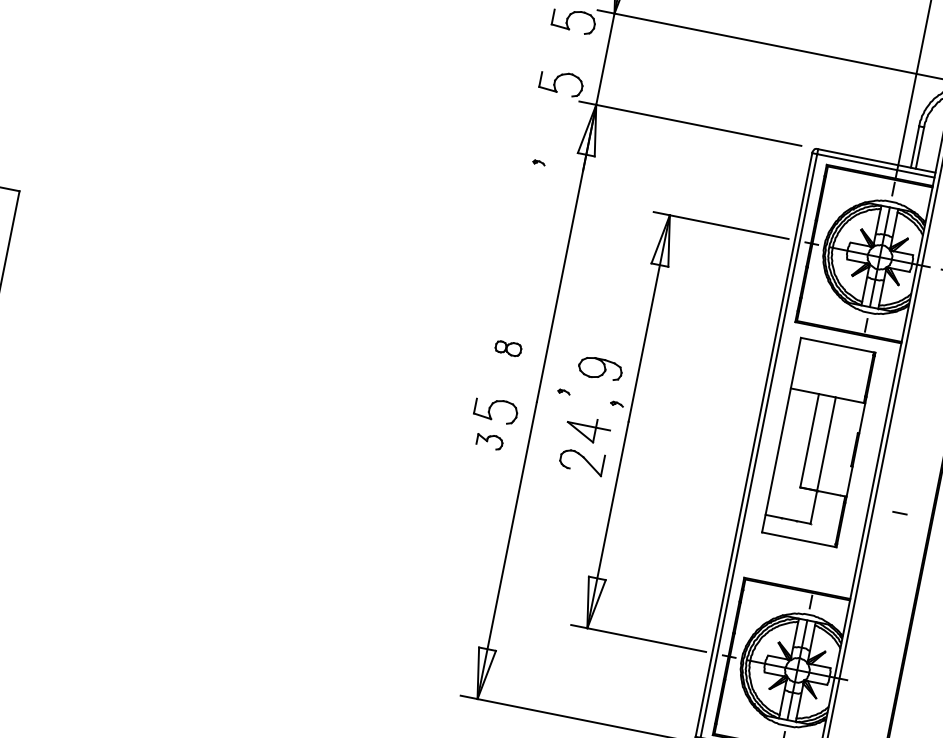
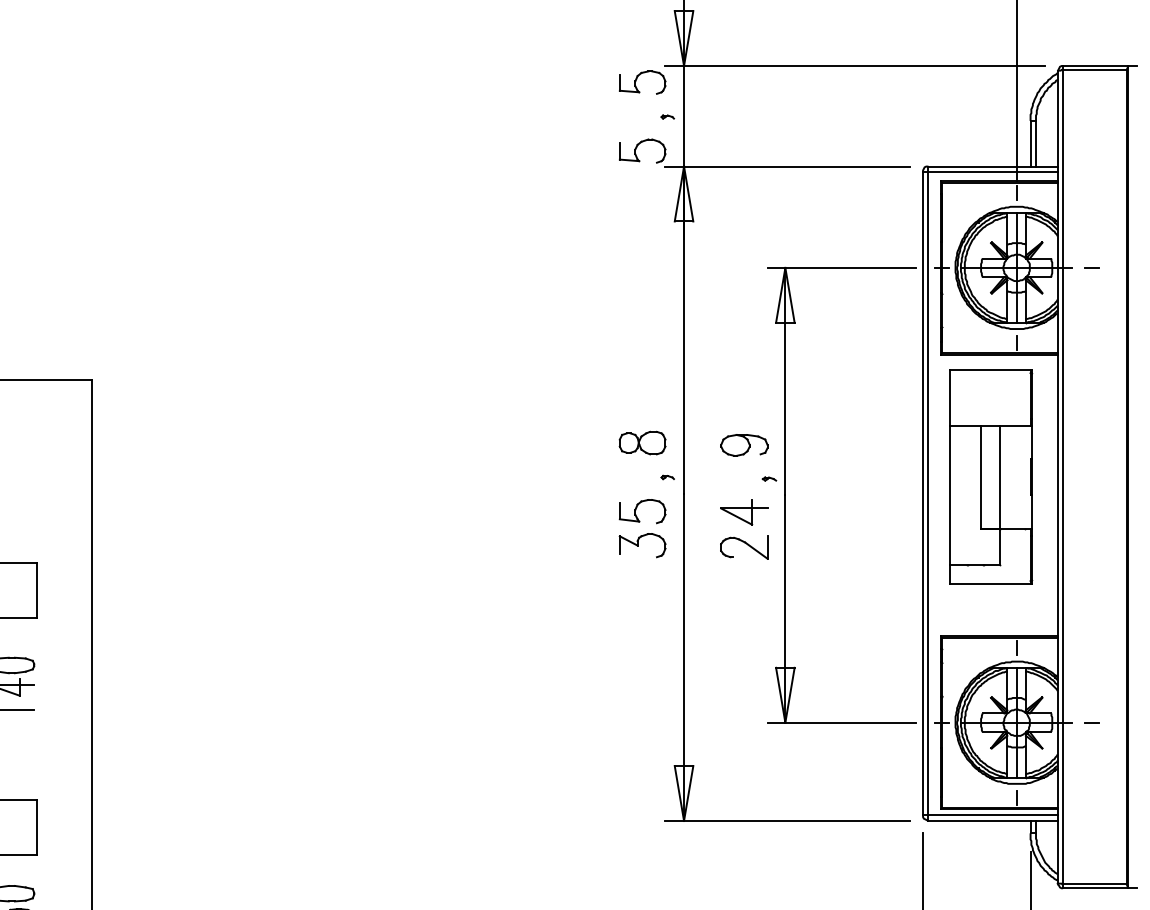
part: (538, 162) -> (667, 116), moved
part: (508, 347) -> (642, 442), size x1.67
part: (563, 392) -> (667, 477), moved
part: (489, 441) -> (642, 545), size x1.67
line: (899, 512) -> (1091, 722), moved

